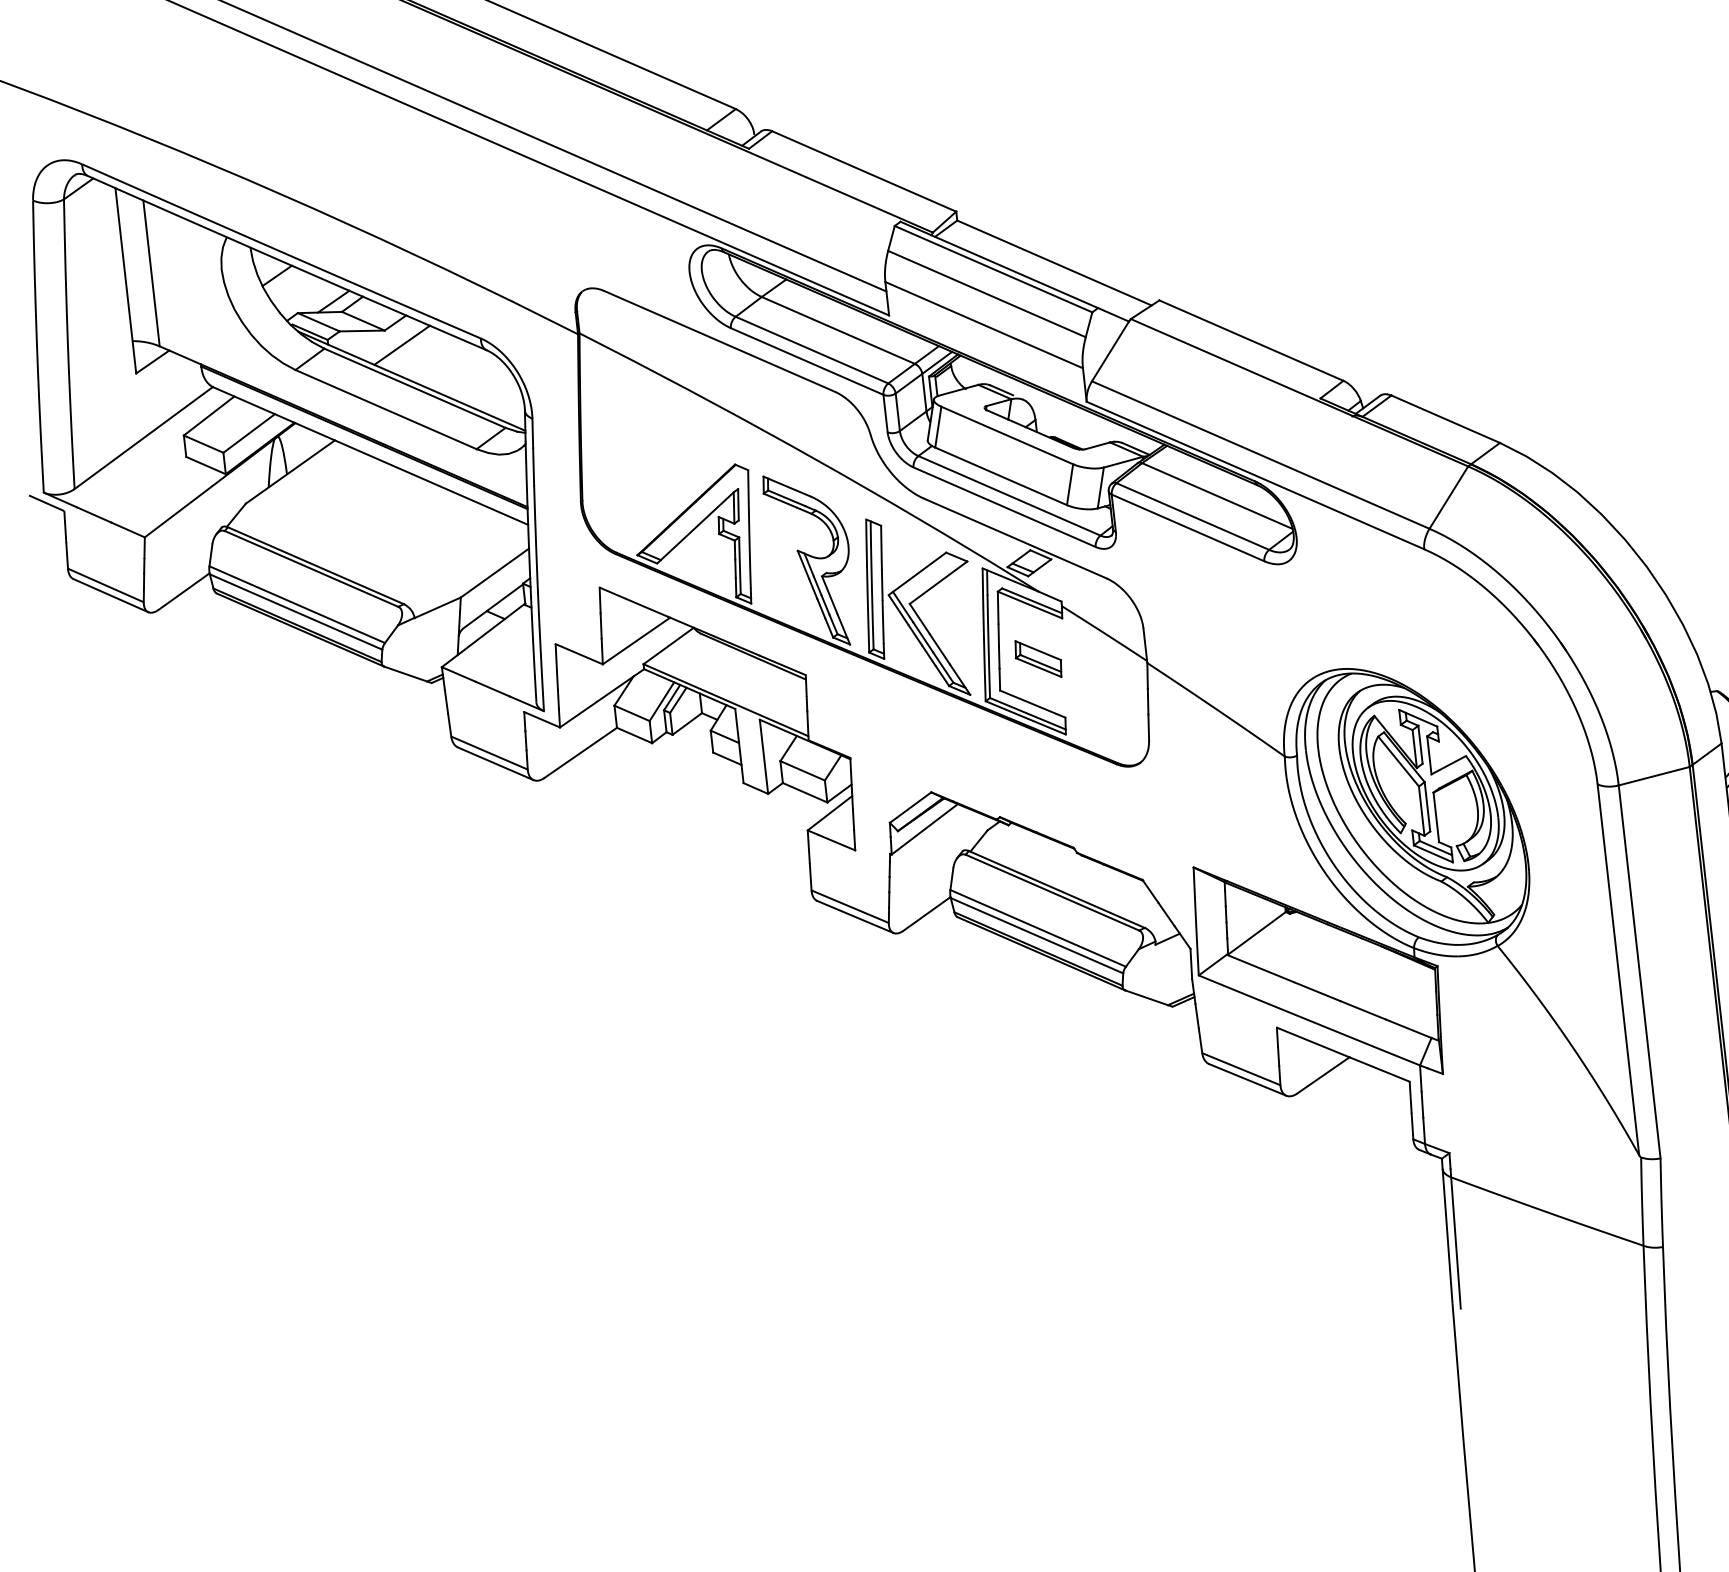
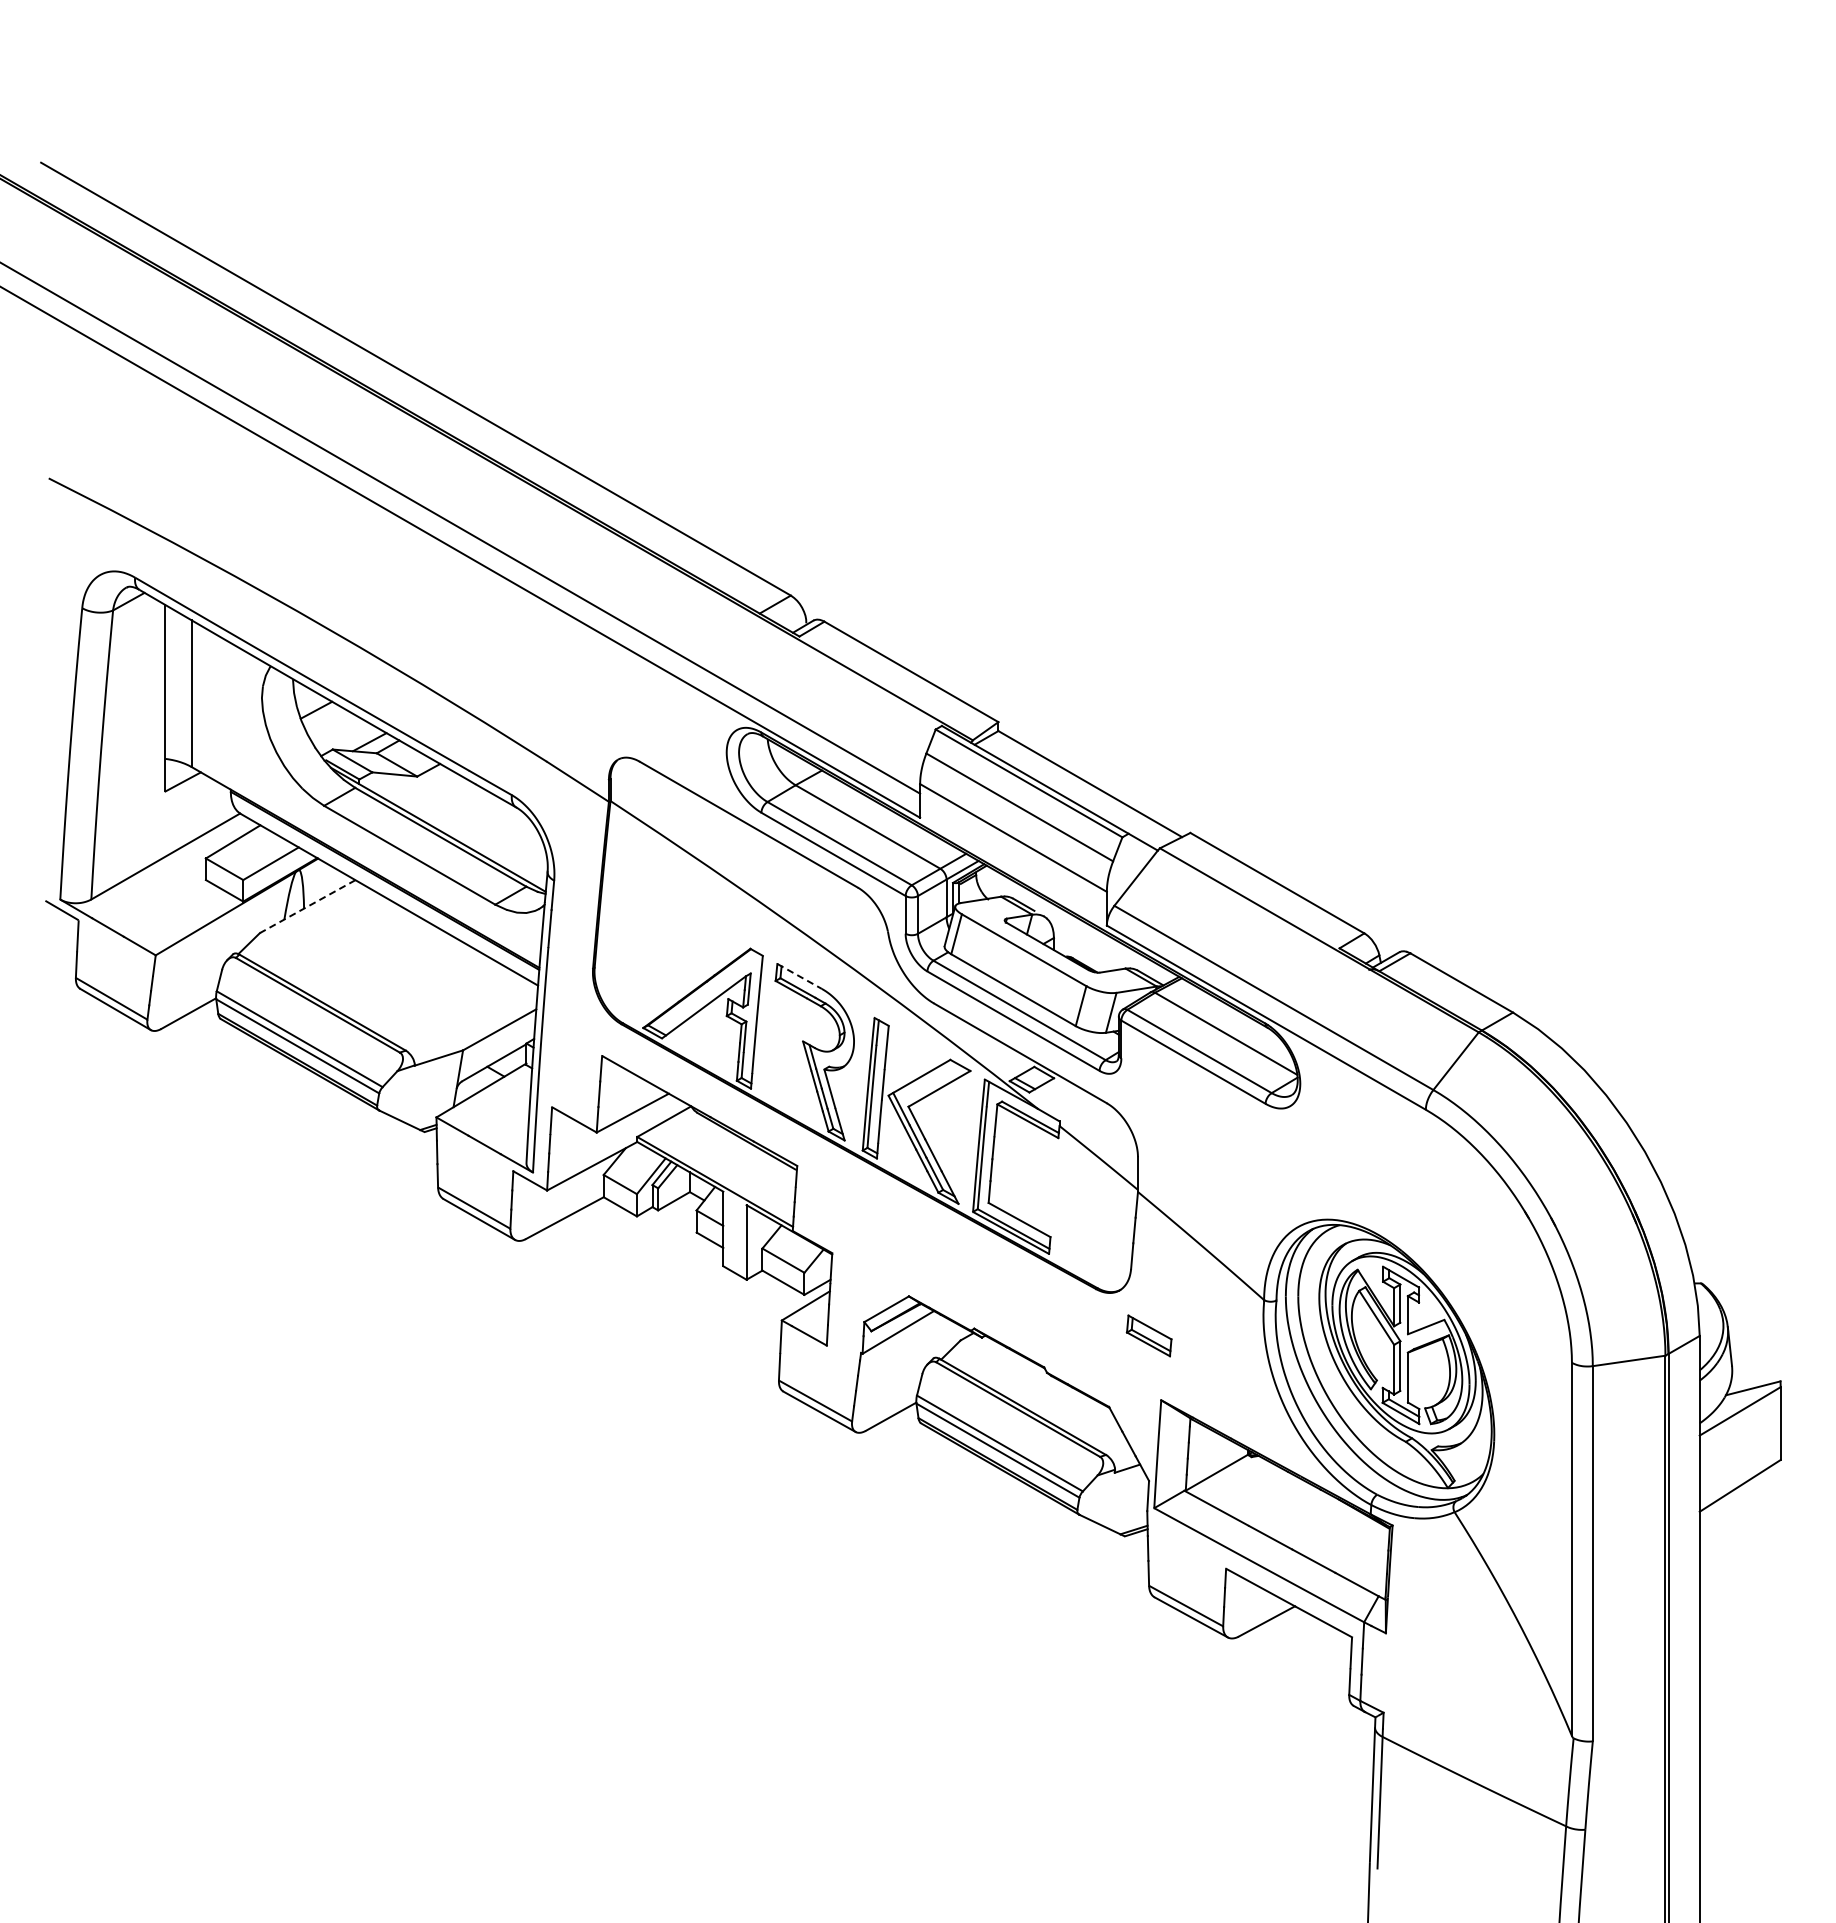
line: (401, 344) -> (432, 792), removed
line: (290, 471) -> (307, 906), solid -> dashed
line: (787, 486) -> (800, 976), solid -> dashed
part: (1037, 658) -> (1148, 1335), moved

